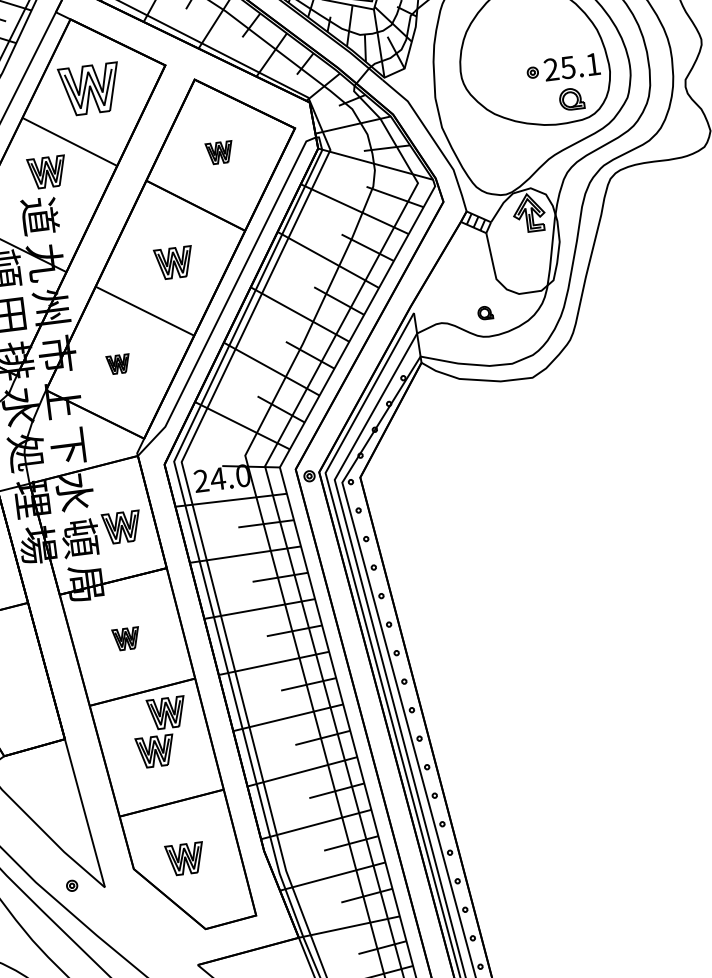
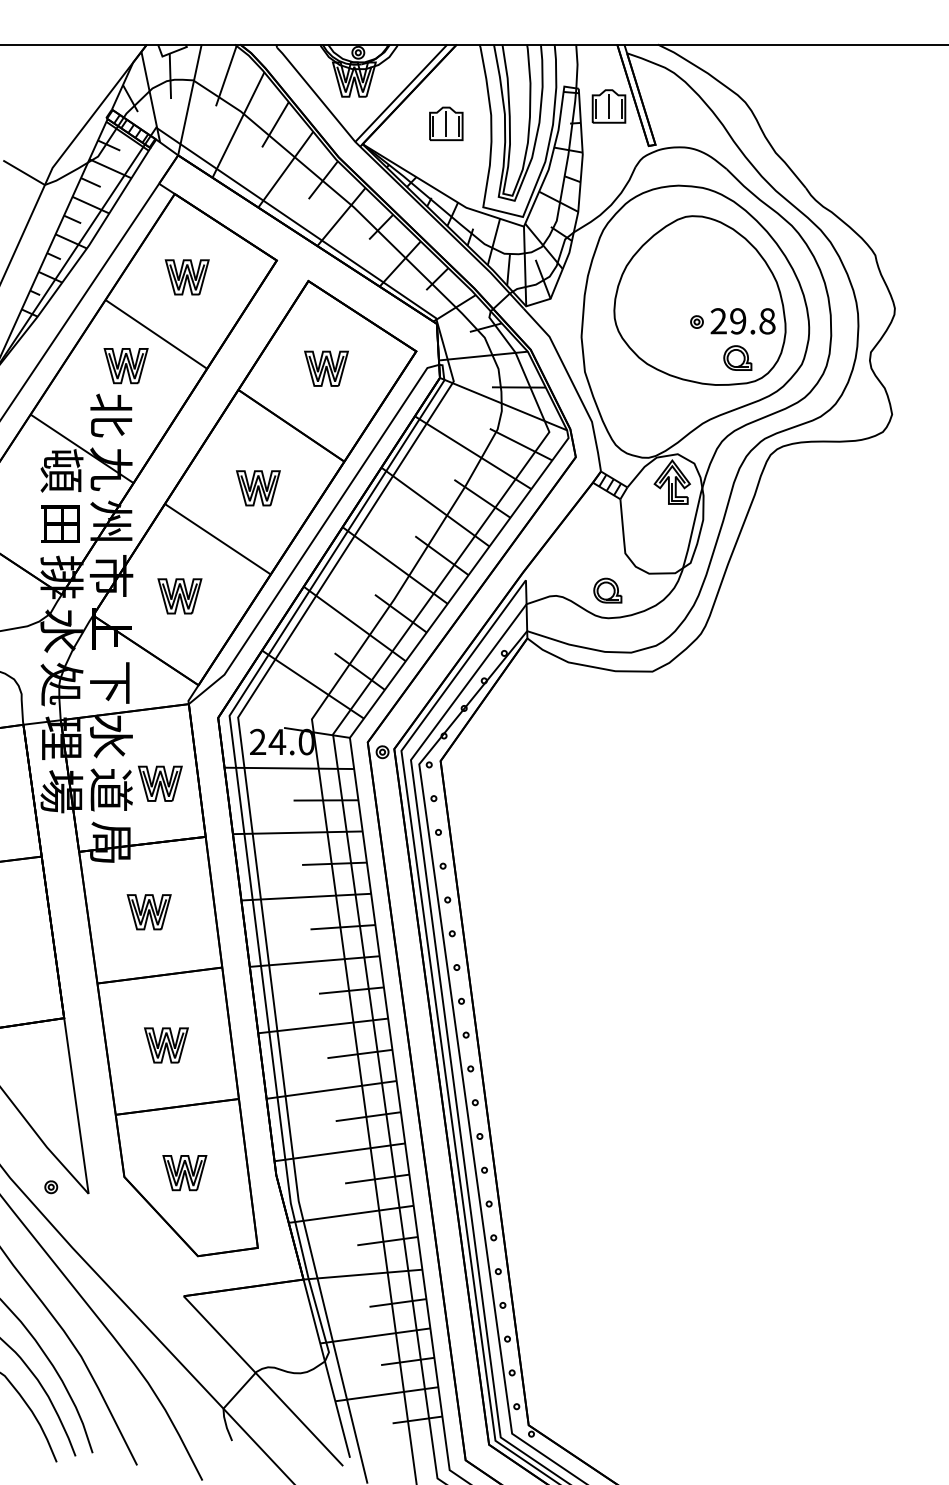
text: (580, 66) -> (752, 321), 25.1 -> 29.8
part: (89, 89) -> (186, 277), size x0.62
part: (219, 152) -> (326, 368), size x1.43
text: (40, 216) -> (111, 415), 道 -> 北
part: (485, 312) -> (607, 590), size x1.67
part: (118, 364) -> (179, 596), size x1.67
text: (80, 538) -> (111, 790), 頓 -> 道
part: (125, 639) -> (148, 912), size x1.43
part: (166, 713) -> (184, 1003), removed

